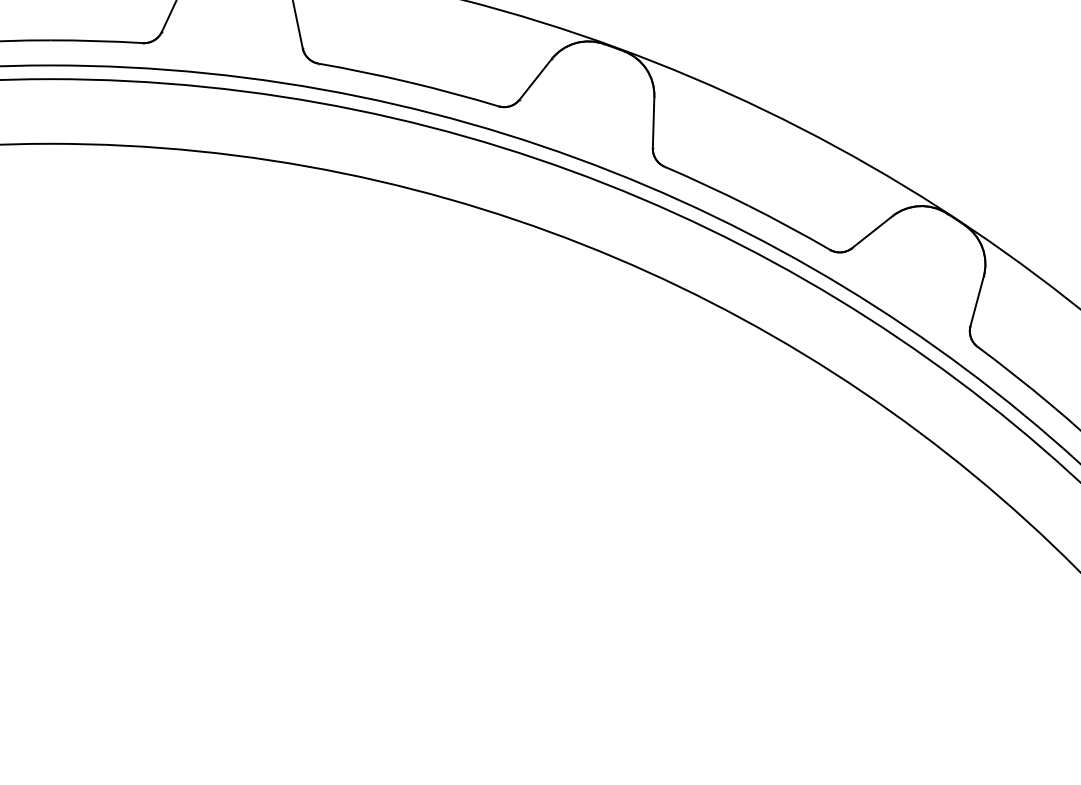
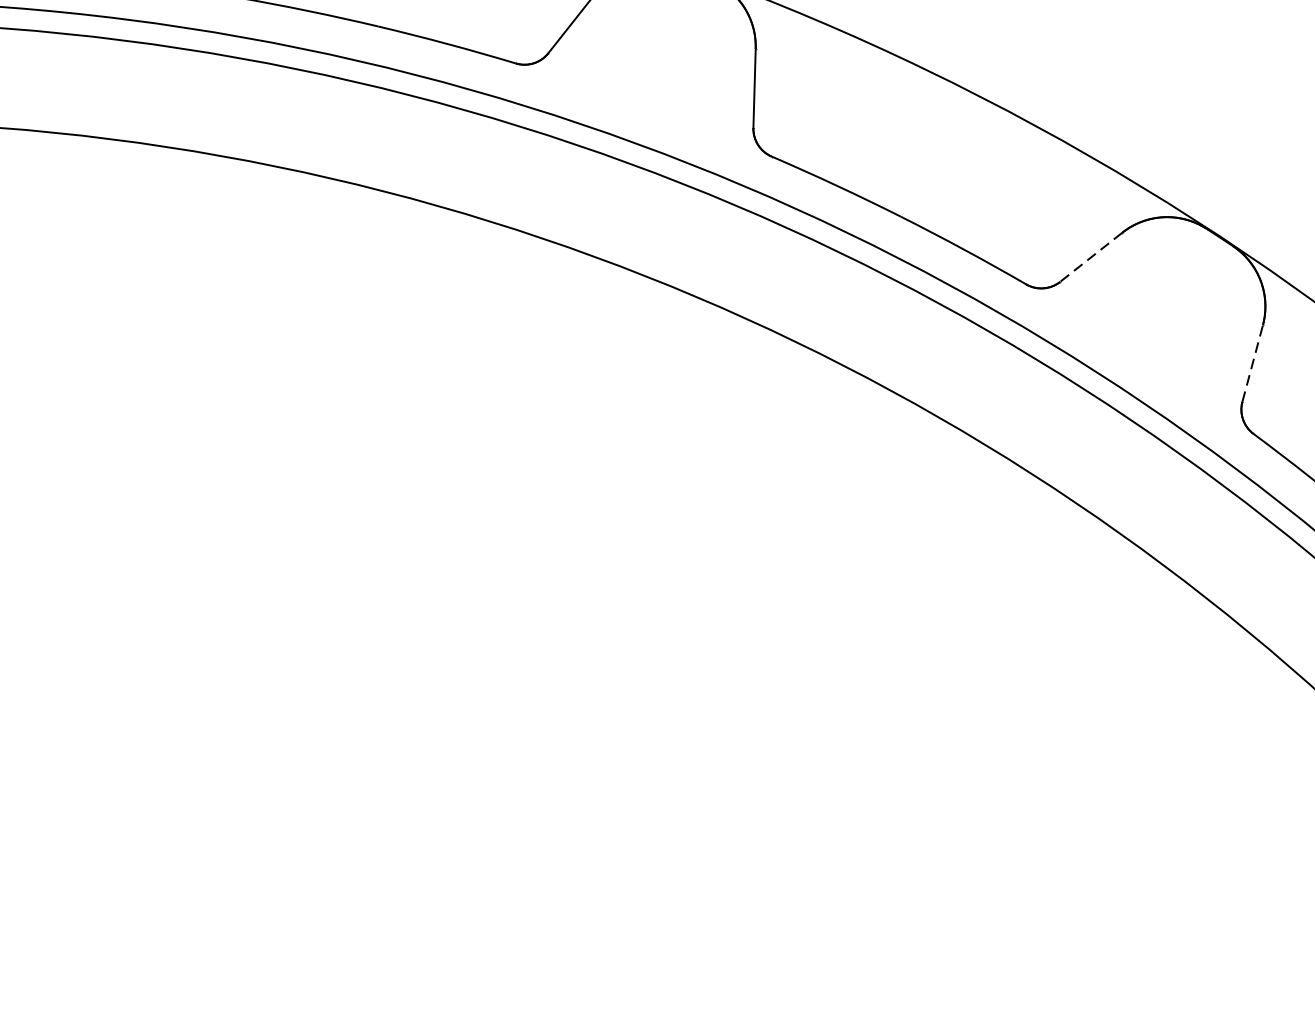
line: (872, 232) -> (1091, 257), solid -> dashed
line: (977, 301) -> (1253, 363), solid -> dashed

